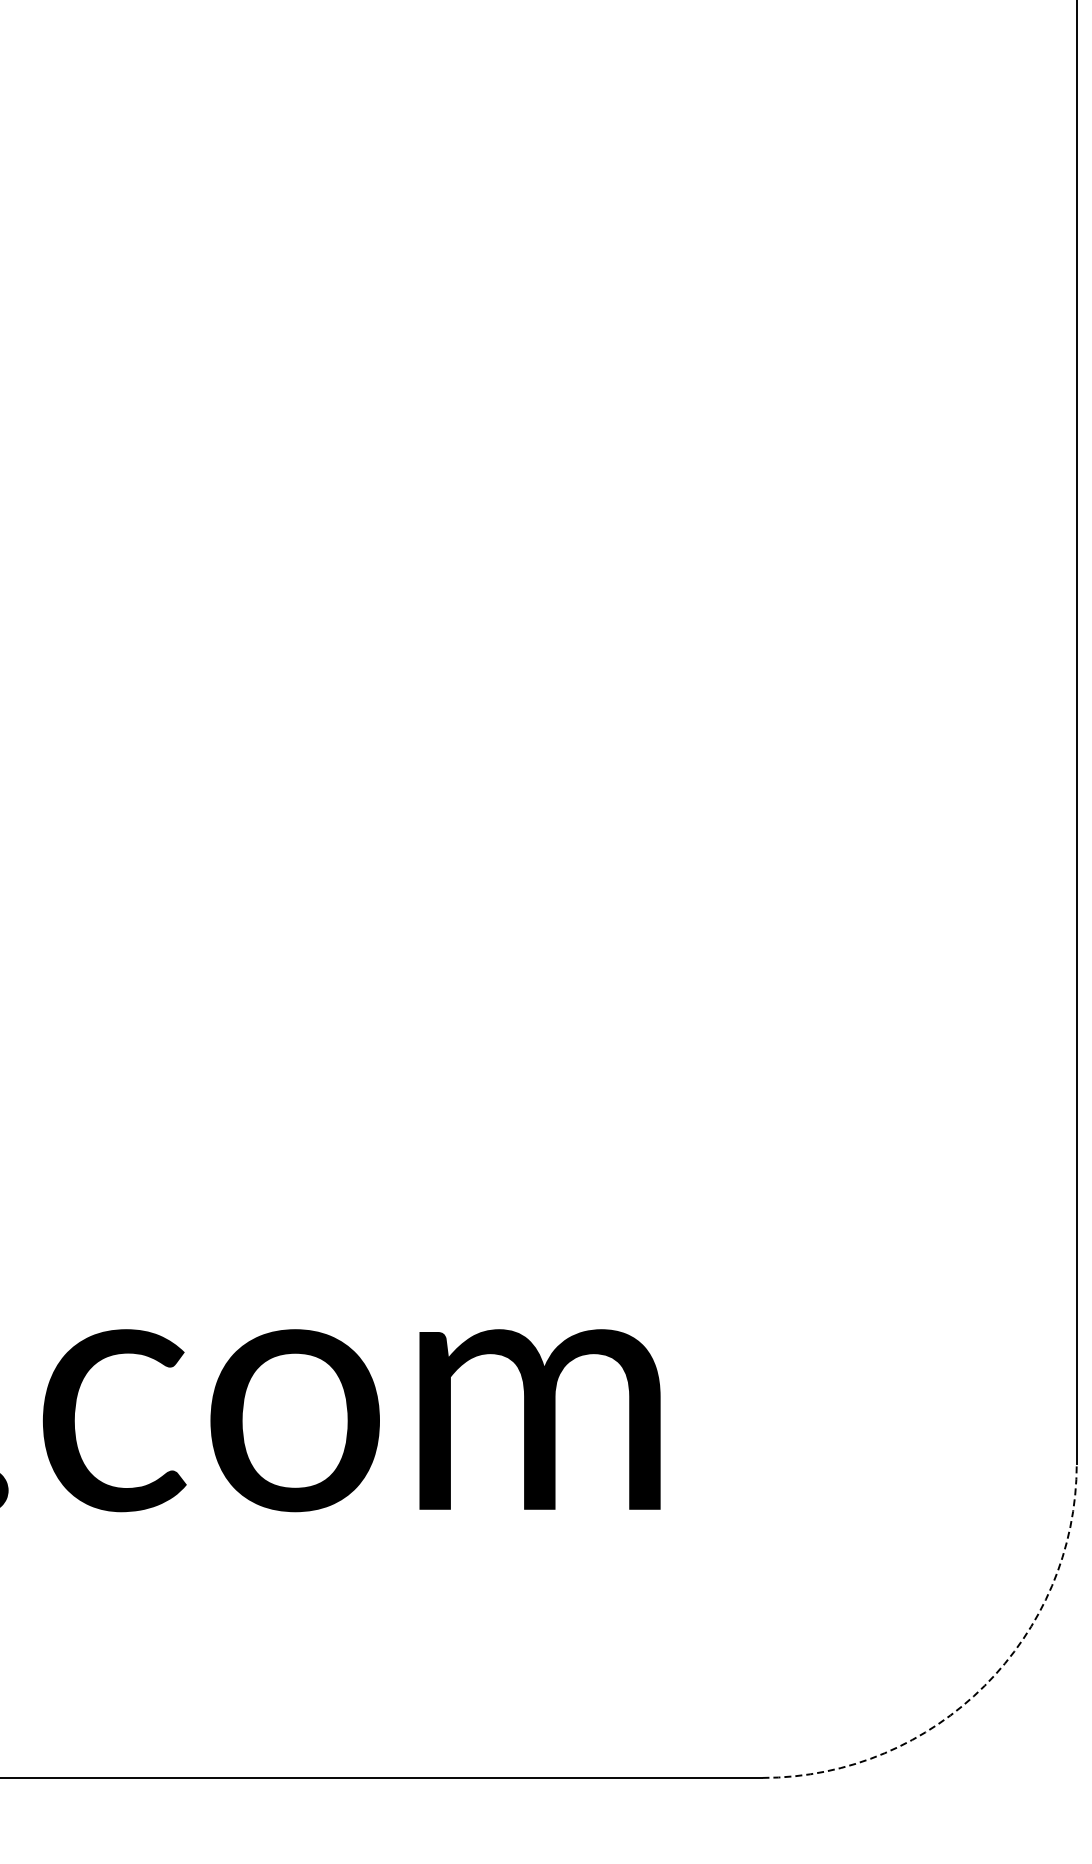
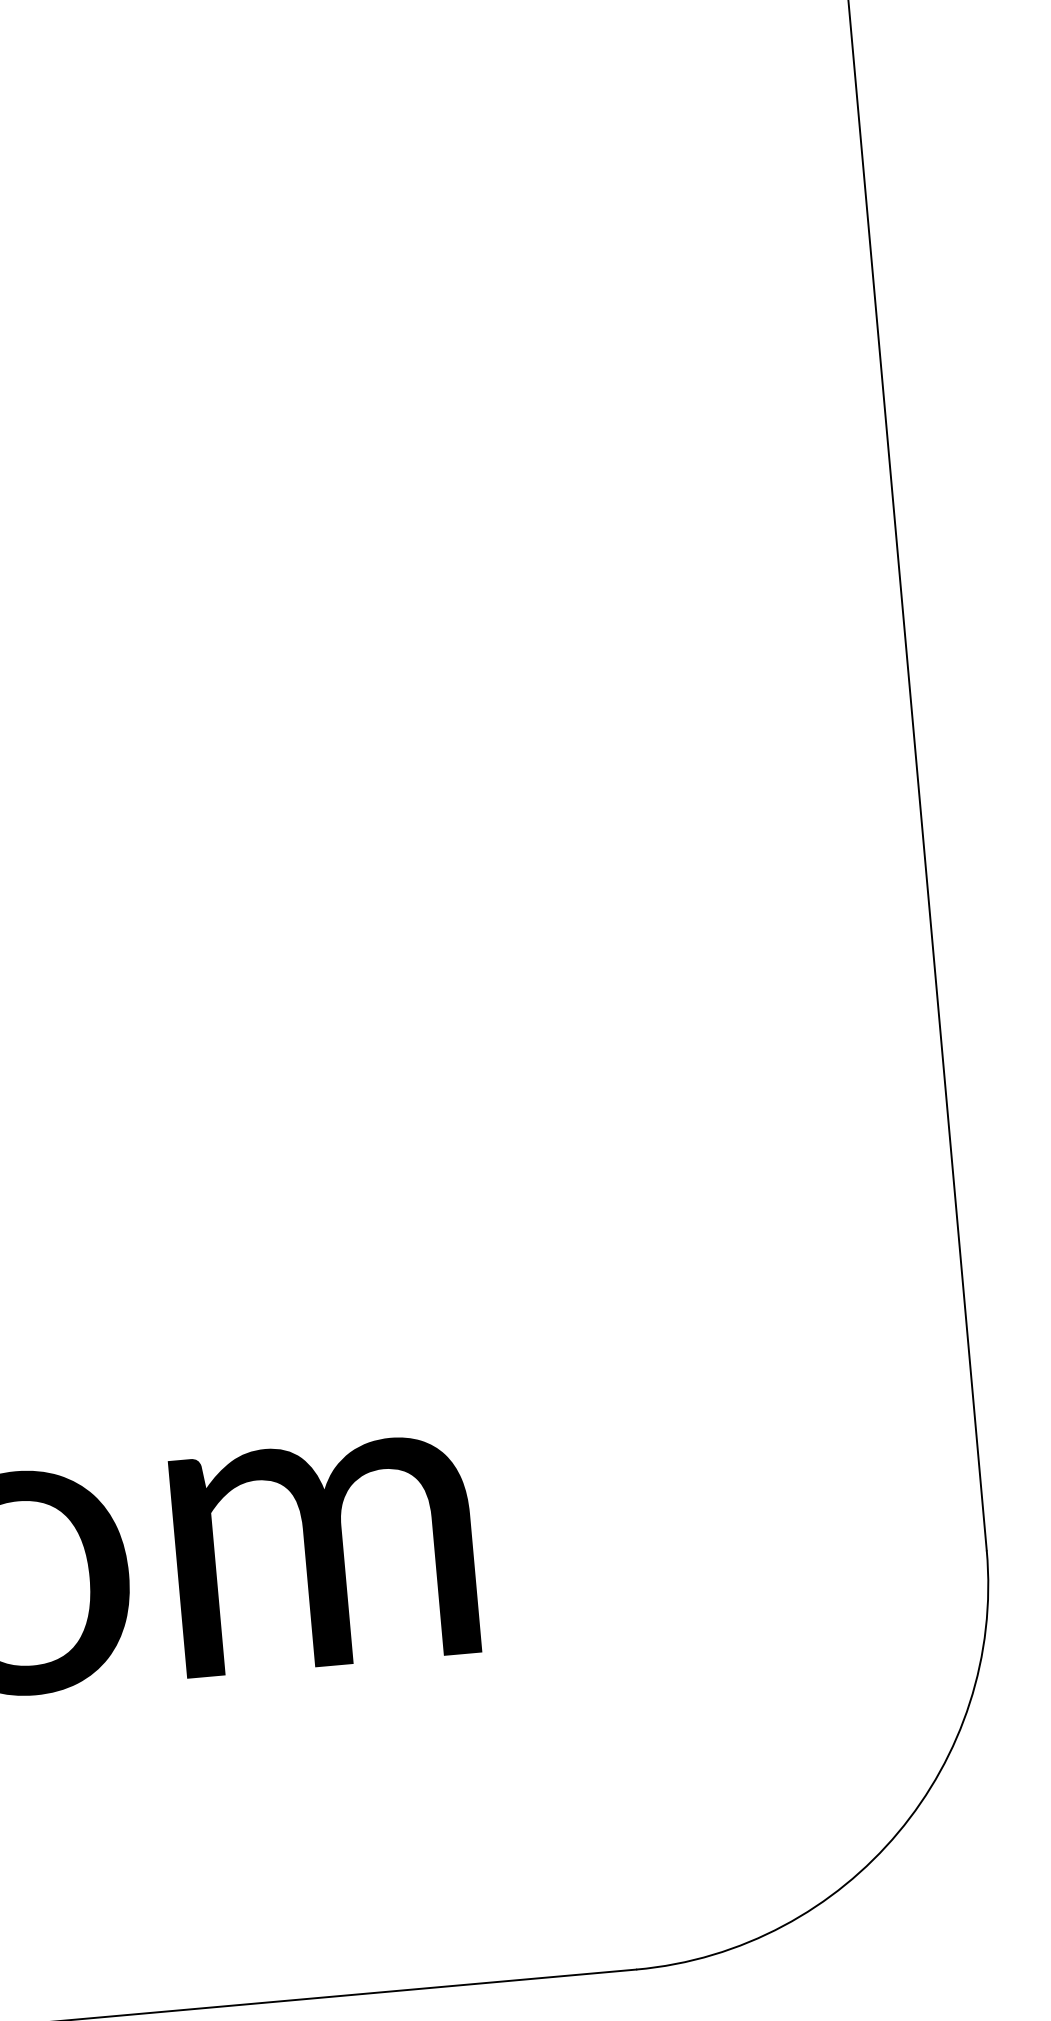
arc: (984, 1685) -> (898, 1832), dashed -> solid

